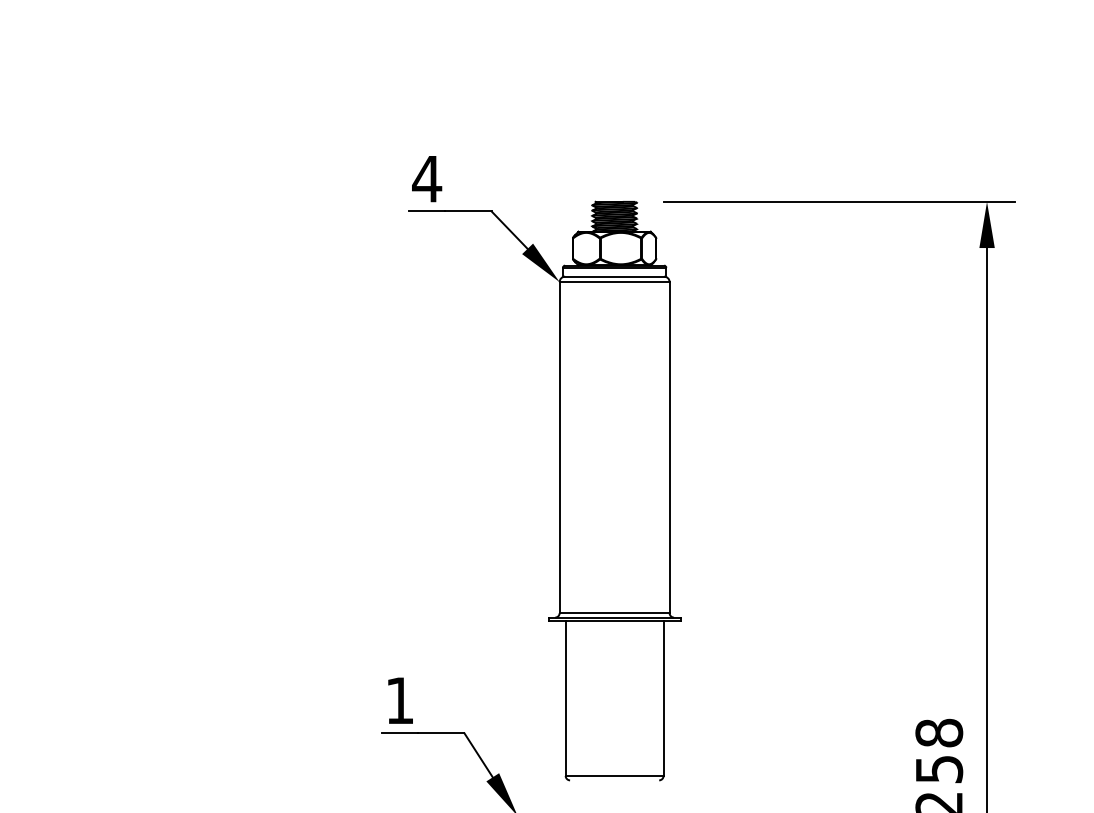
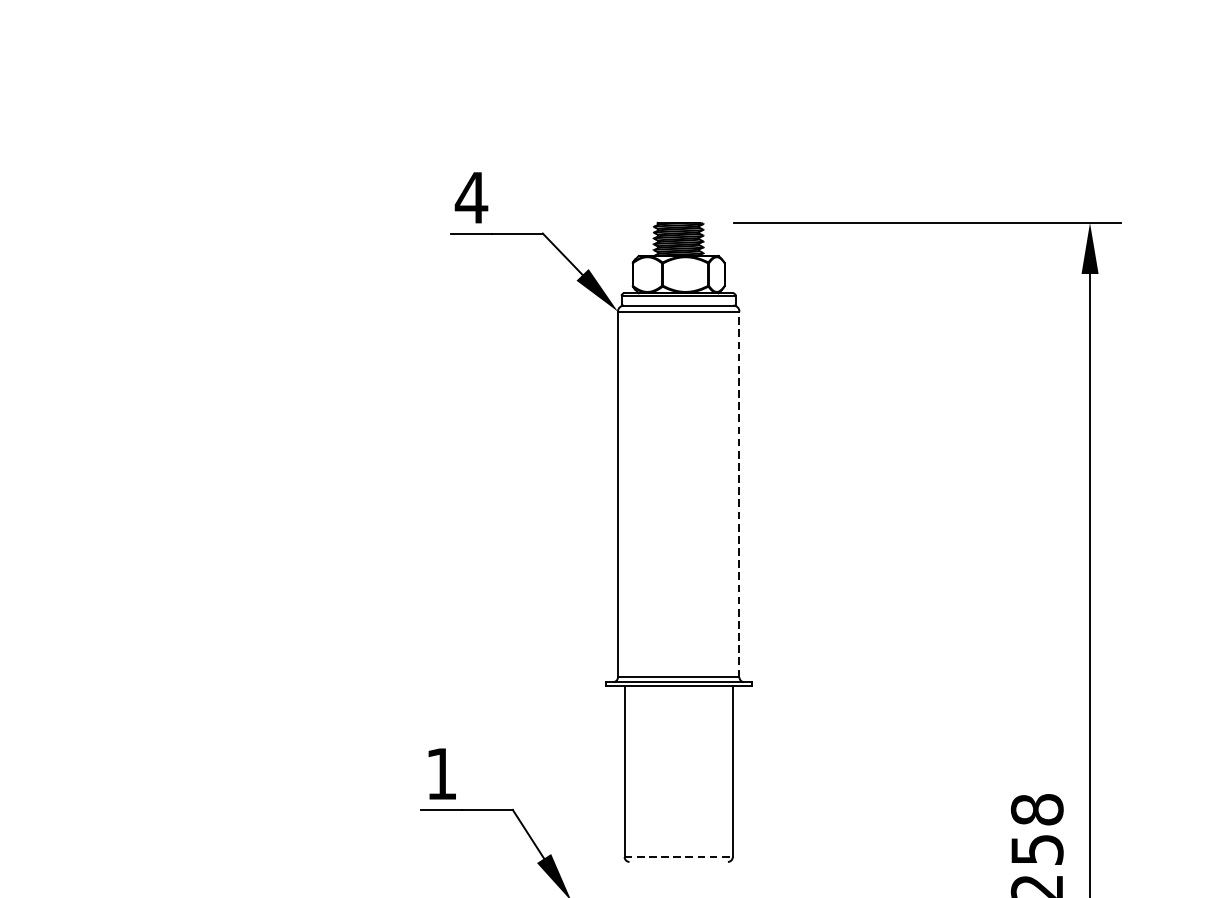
line: (669, 447) -> (739, 494), solid -> dashed
line: (614, 775) -> (678, 856), solid -> dashed

